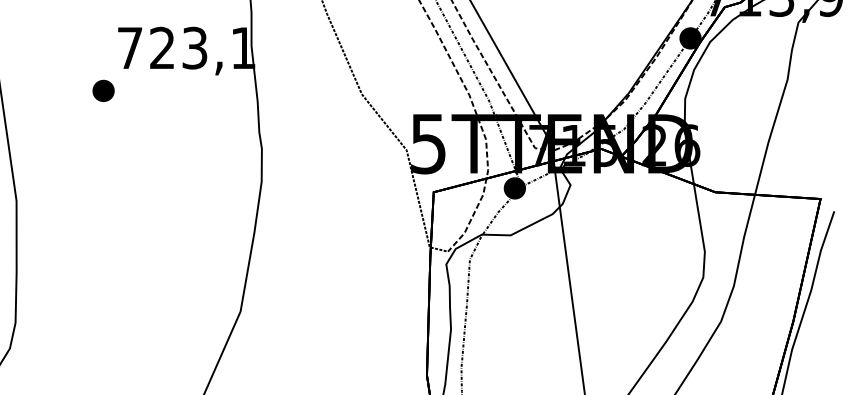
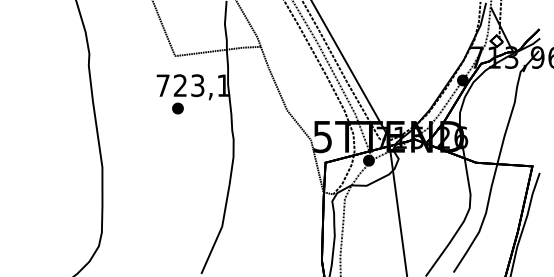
part: (102, 90) -> (177, 108), moved

